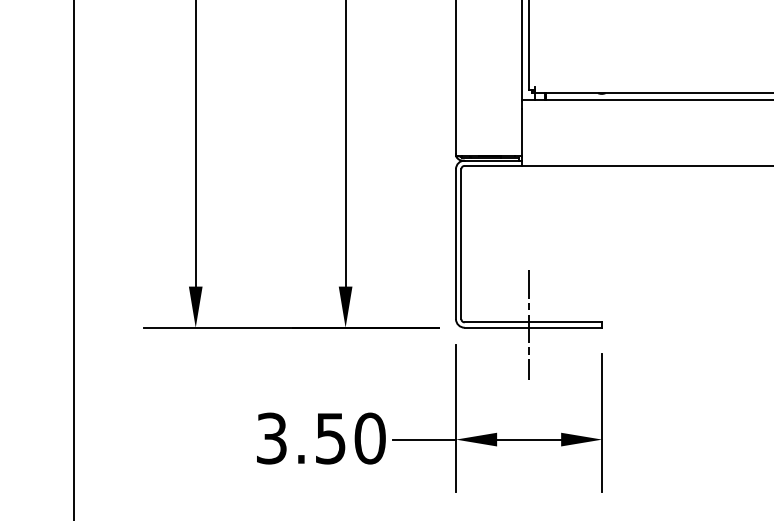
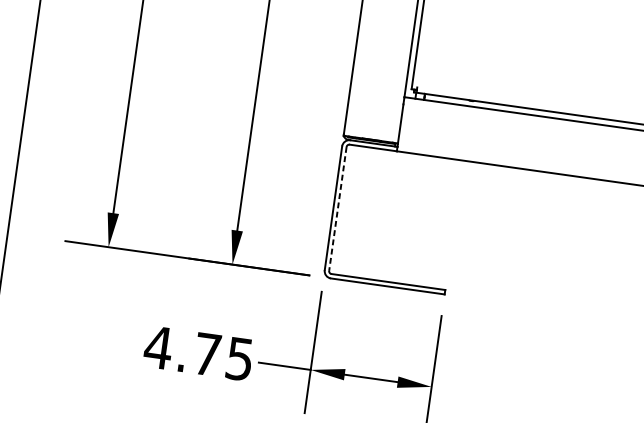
line: (461, 244) -> (337, 209), solid -> dashed
line: (529, 324) -> (384, 283), removed
text: (320, 438) -> (198, 353), 3.50 -> 4.75

